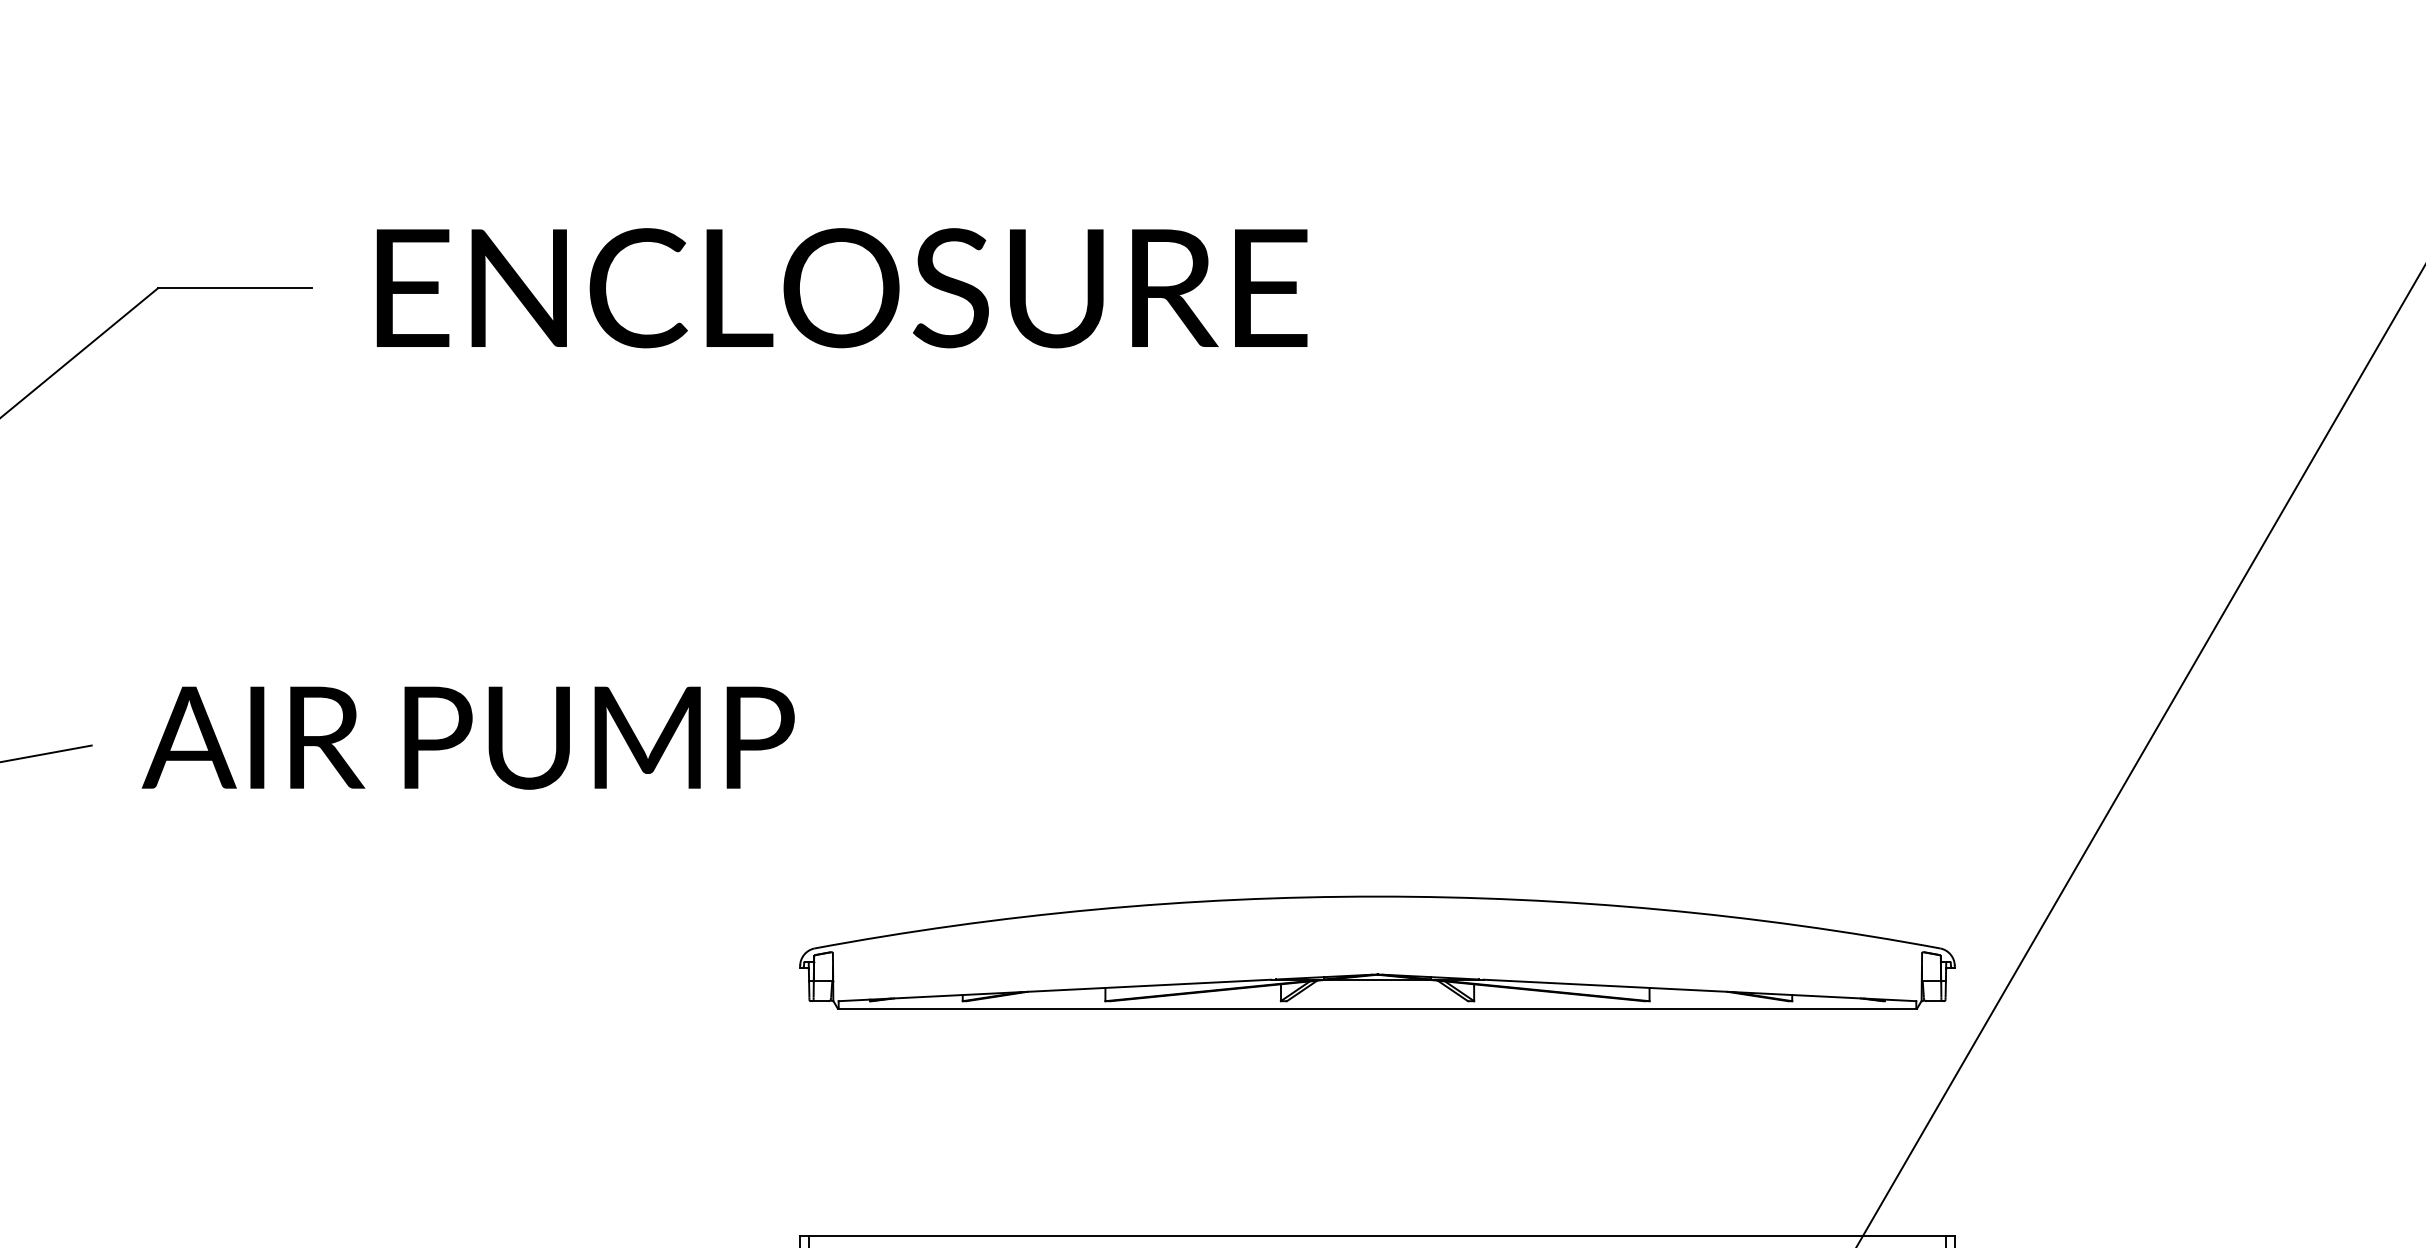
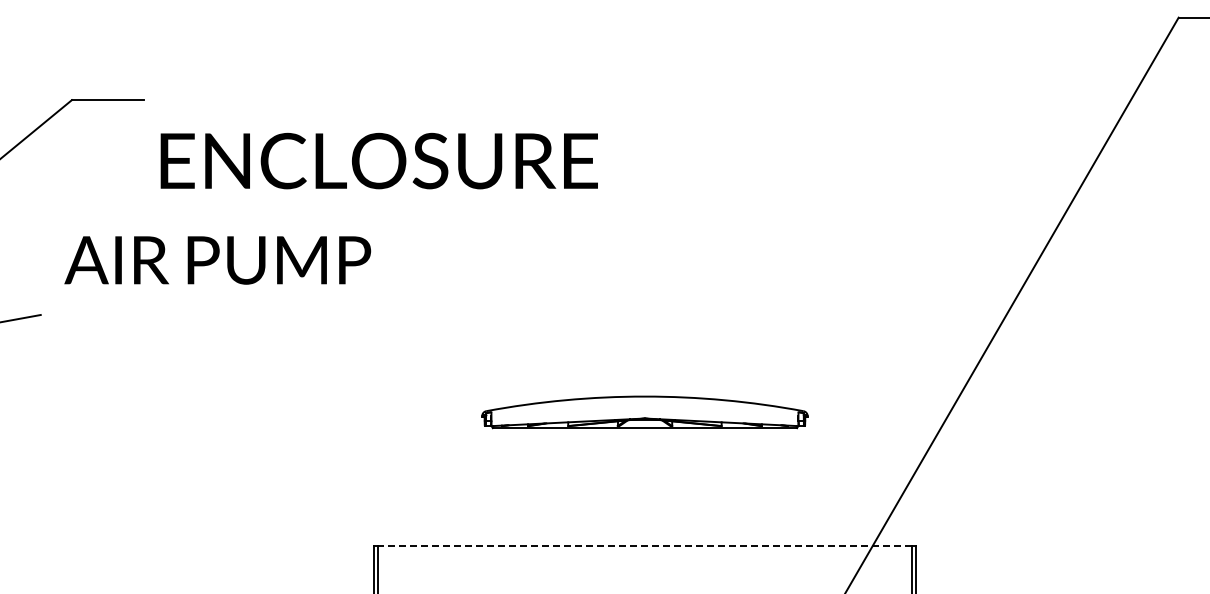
text: (840, 286) -> (378, 160), moved
text: (467, 738) -> (217, 260), moved
part: (1376, 953) -> (644, 412), size x0.6
line: (1376, 1236) -> (644, 545), solid -> dashed

